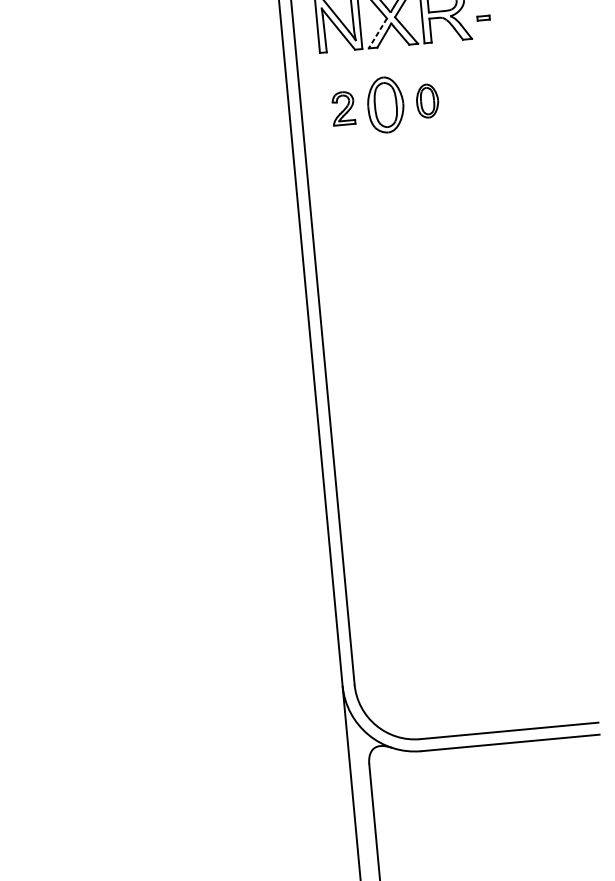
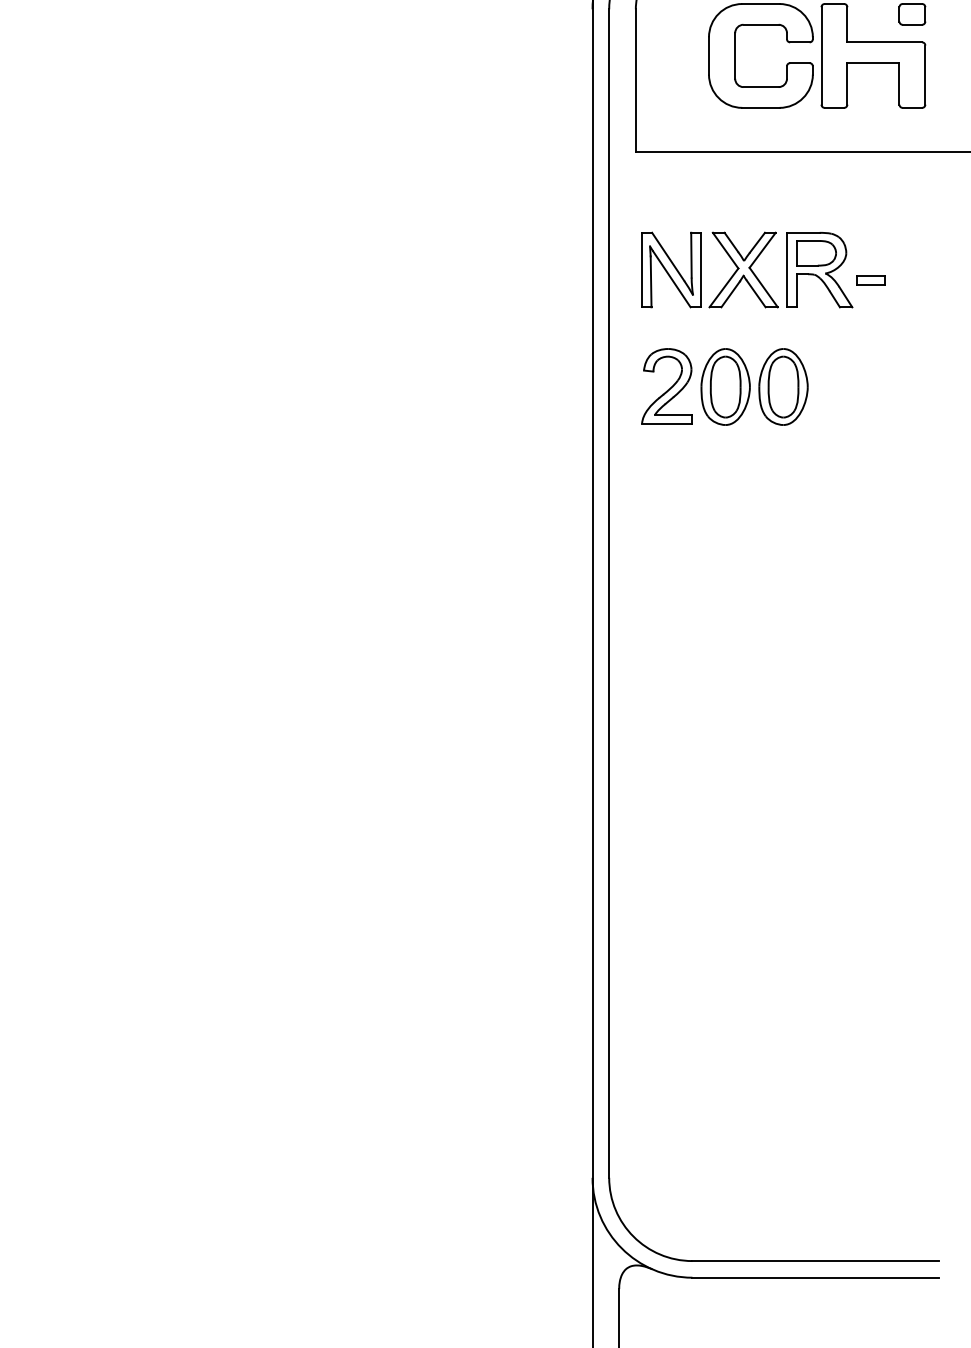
part: (483, 18) -> (870, 280), size x1.67
line: (377, 33) -> (723, 288), dashed -> solid
part: (427, 100) -> (783, 386), size x1.67
part: (342, 108) -> (666, 386), size x1.67

